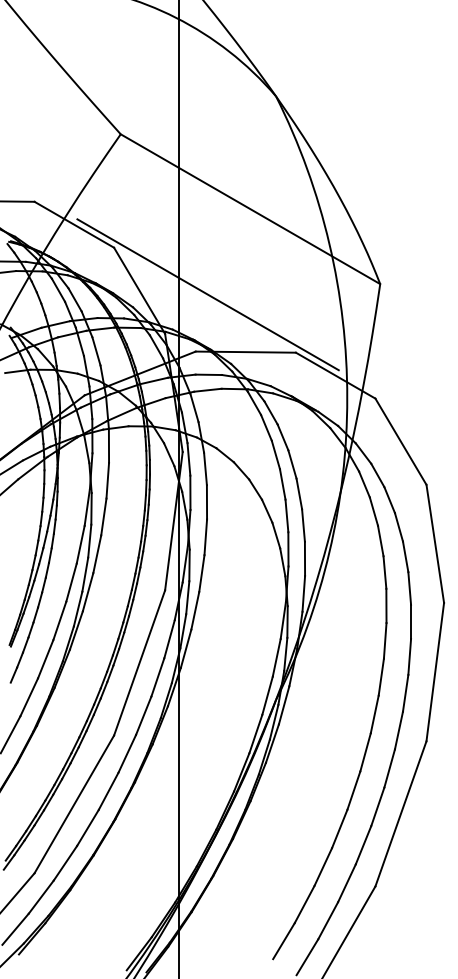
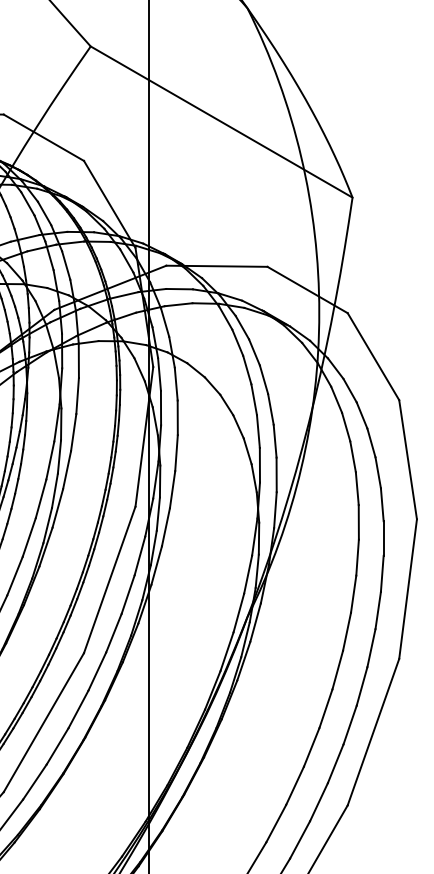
line: (207, 294) -> (178, 208), removed

